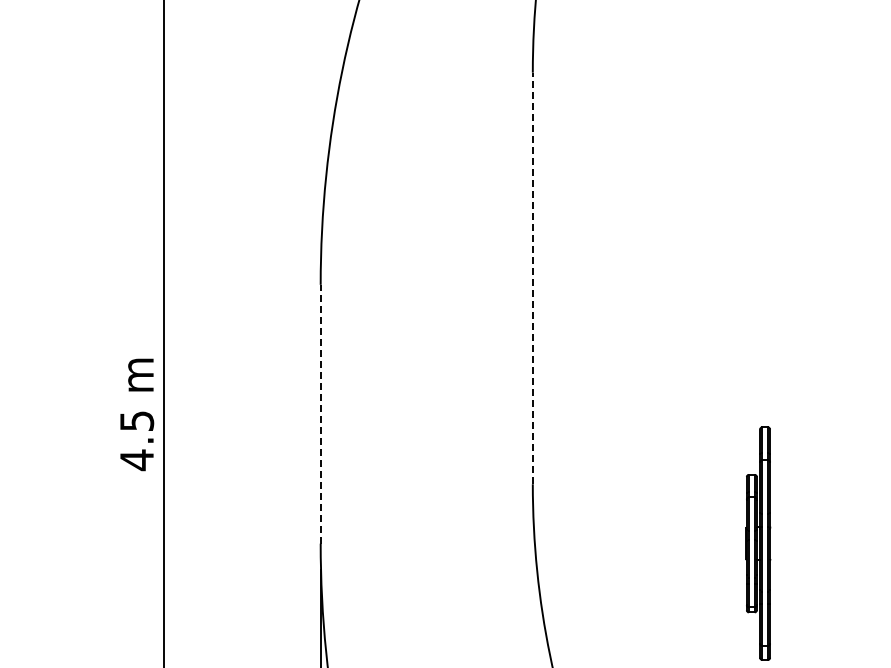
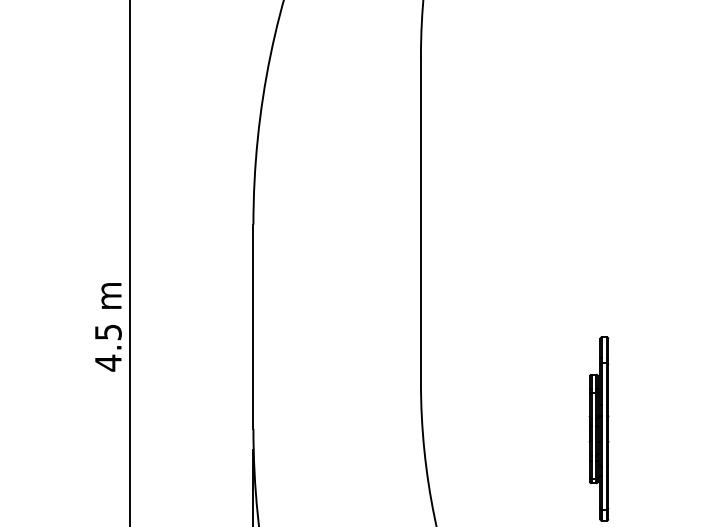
line: (532, 278) -> (420, 219), dashed -> solid
line: (320, 413) -> (253, 326), dashed -> solid

